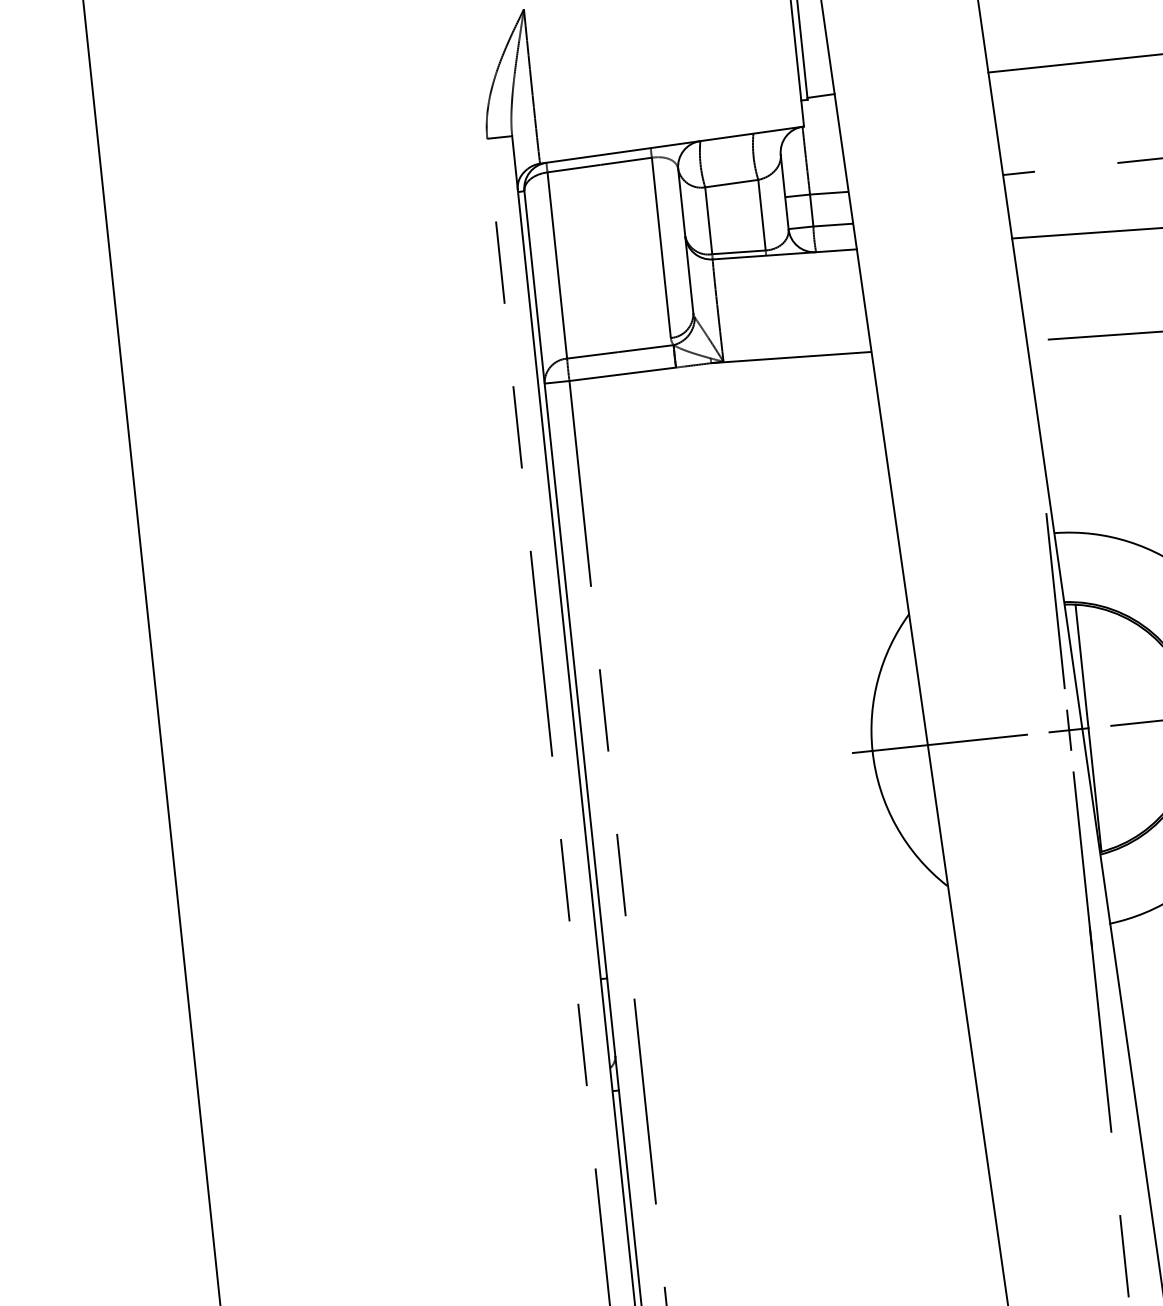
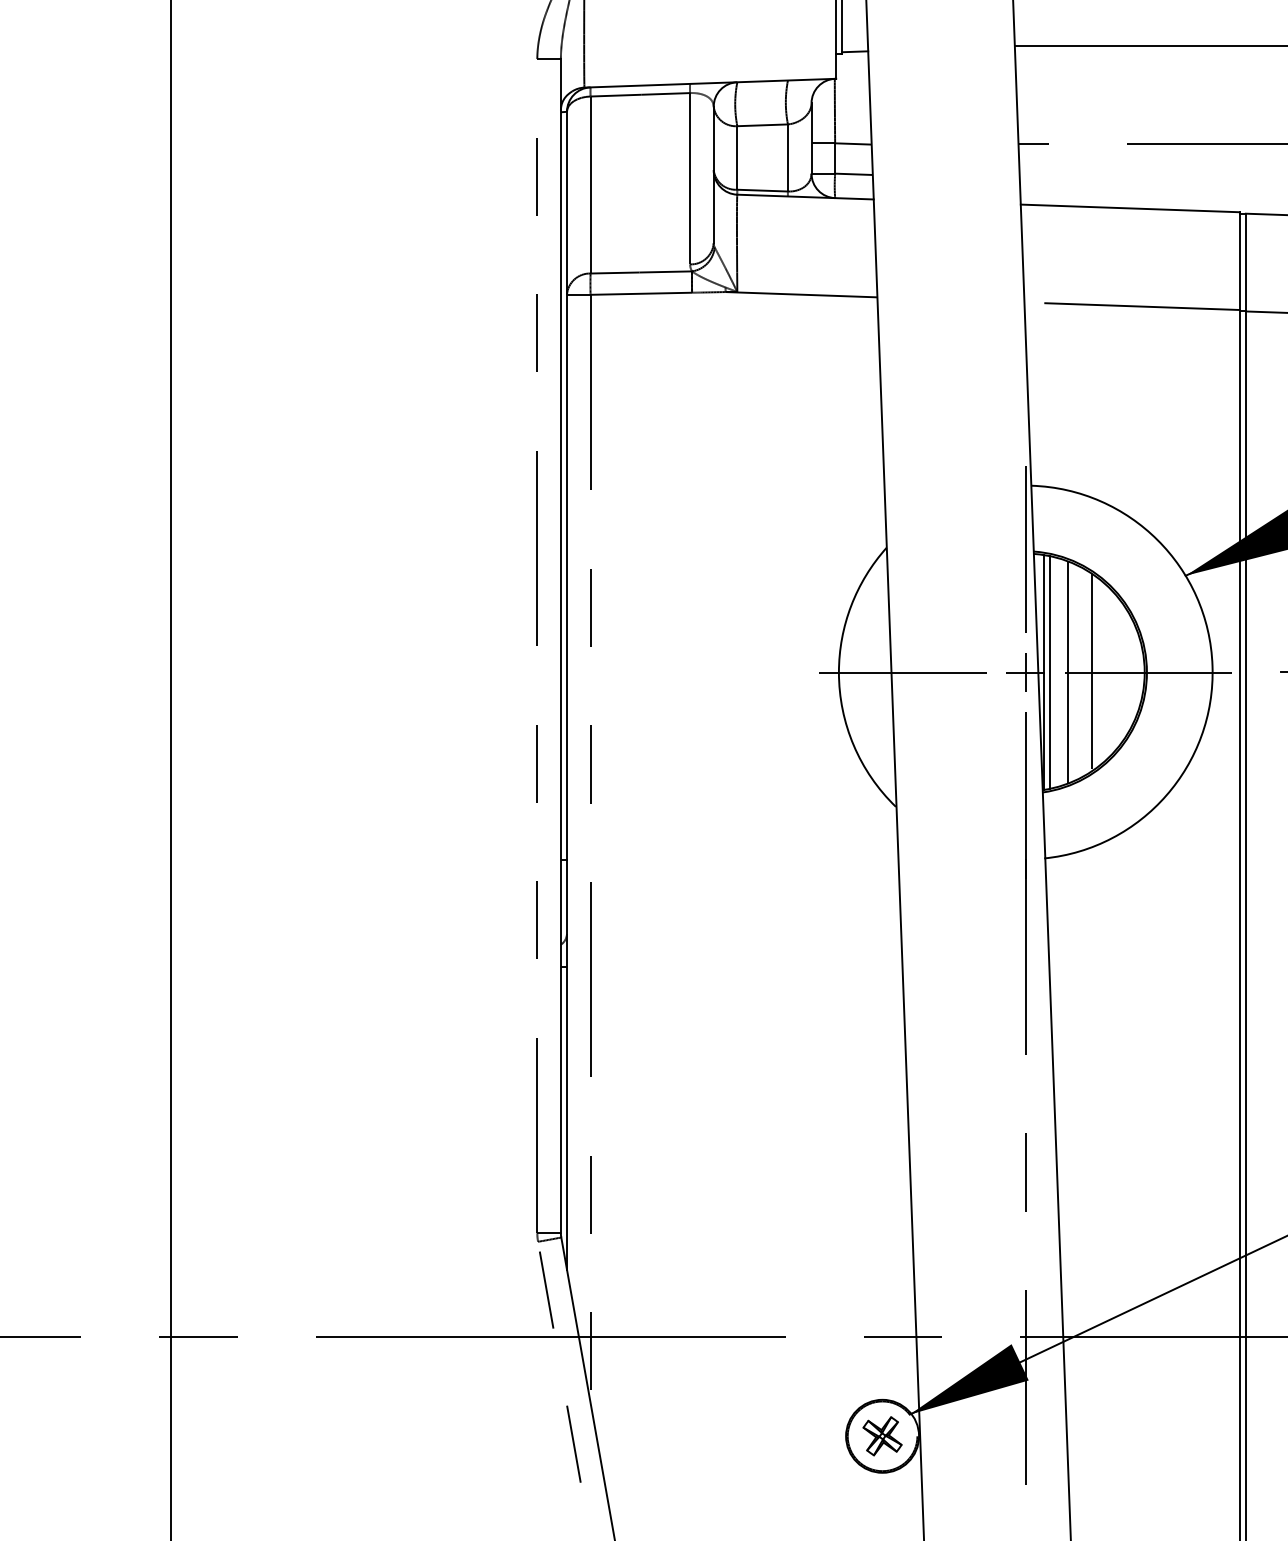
line: (1139, 722) -> (1092, 672), added
line: (1114, 725) -> (1068, 672), added
line: (1095, 727) -> (1050, 672), added

